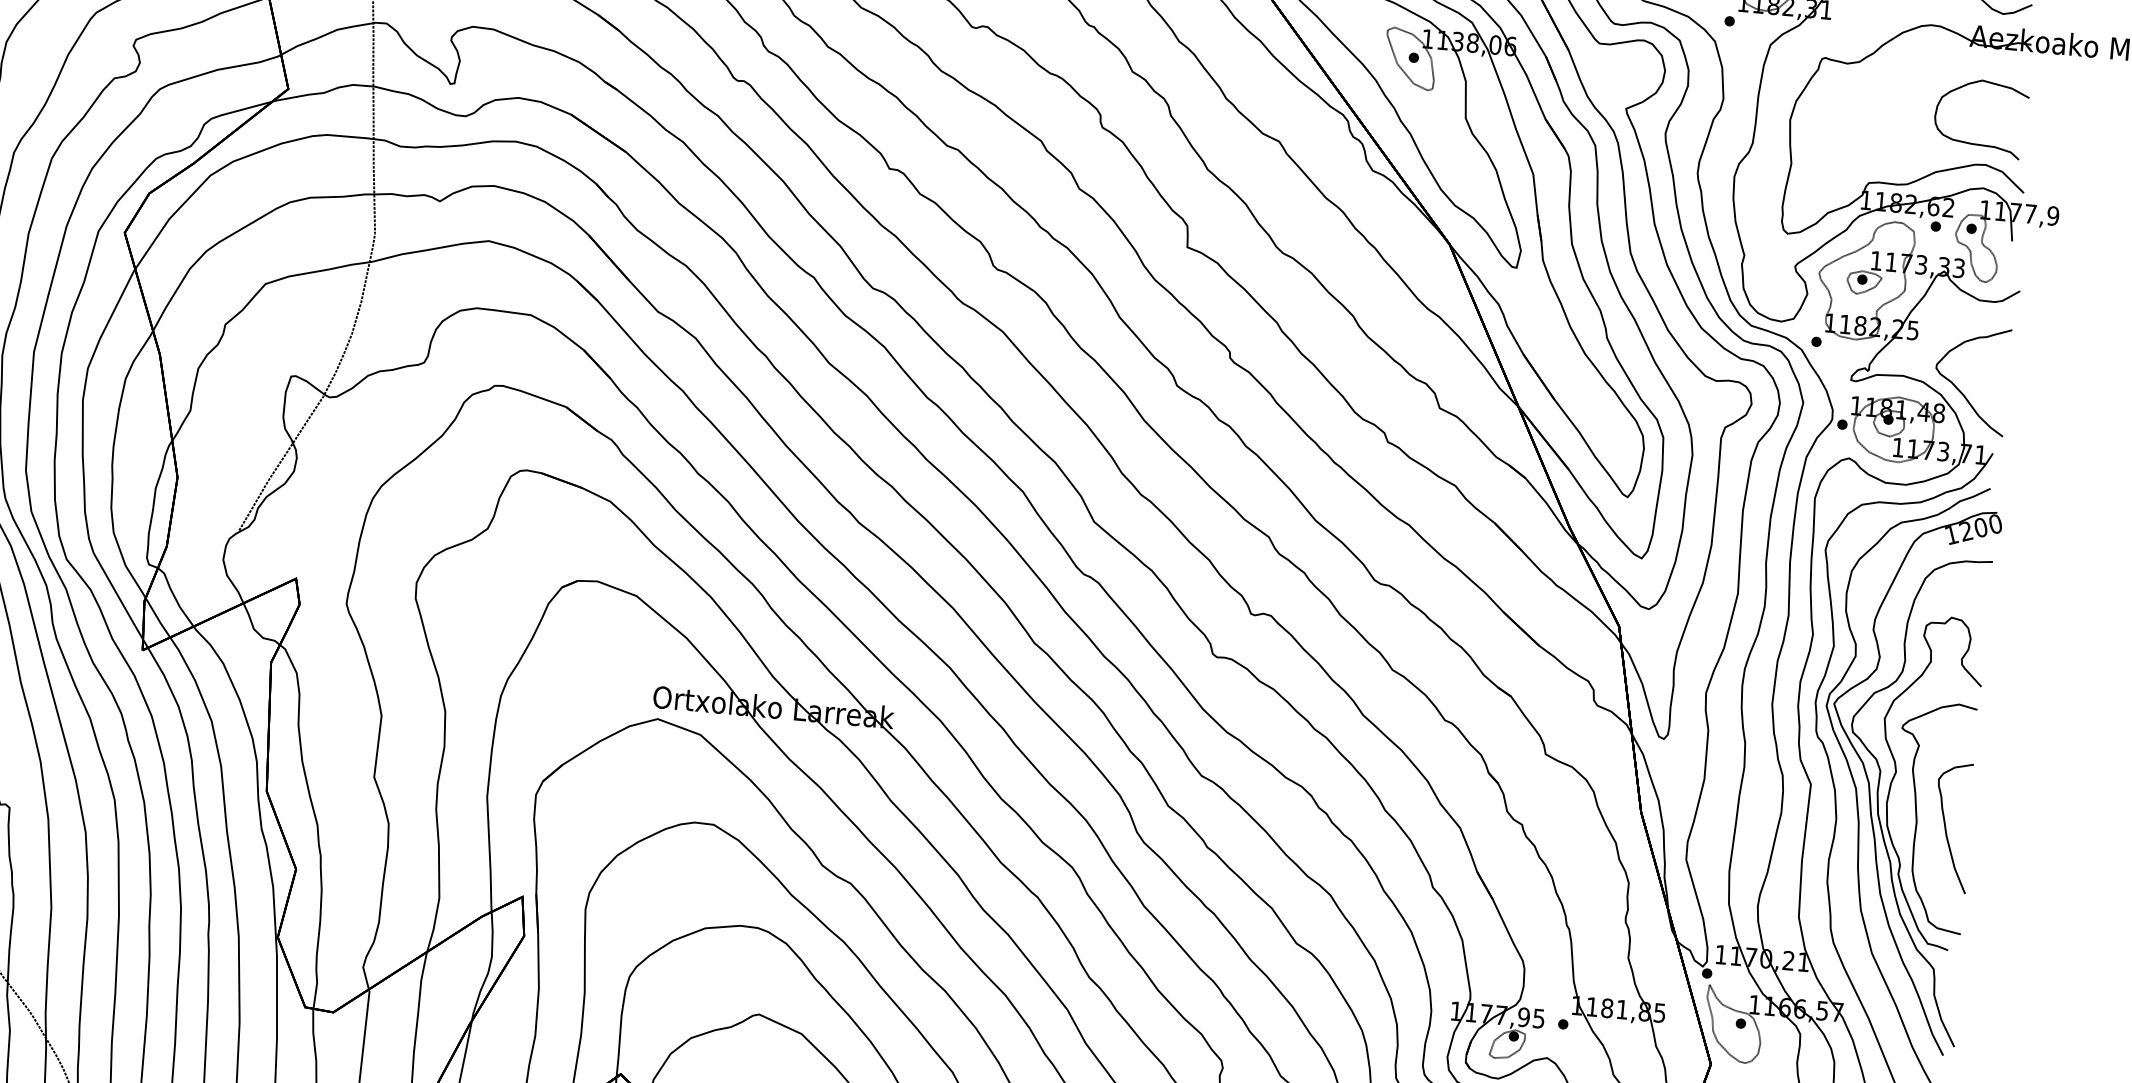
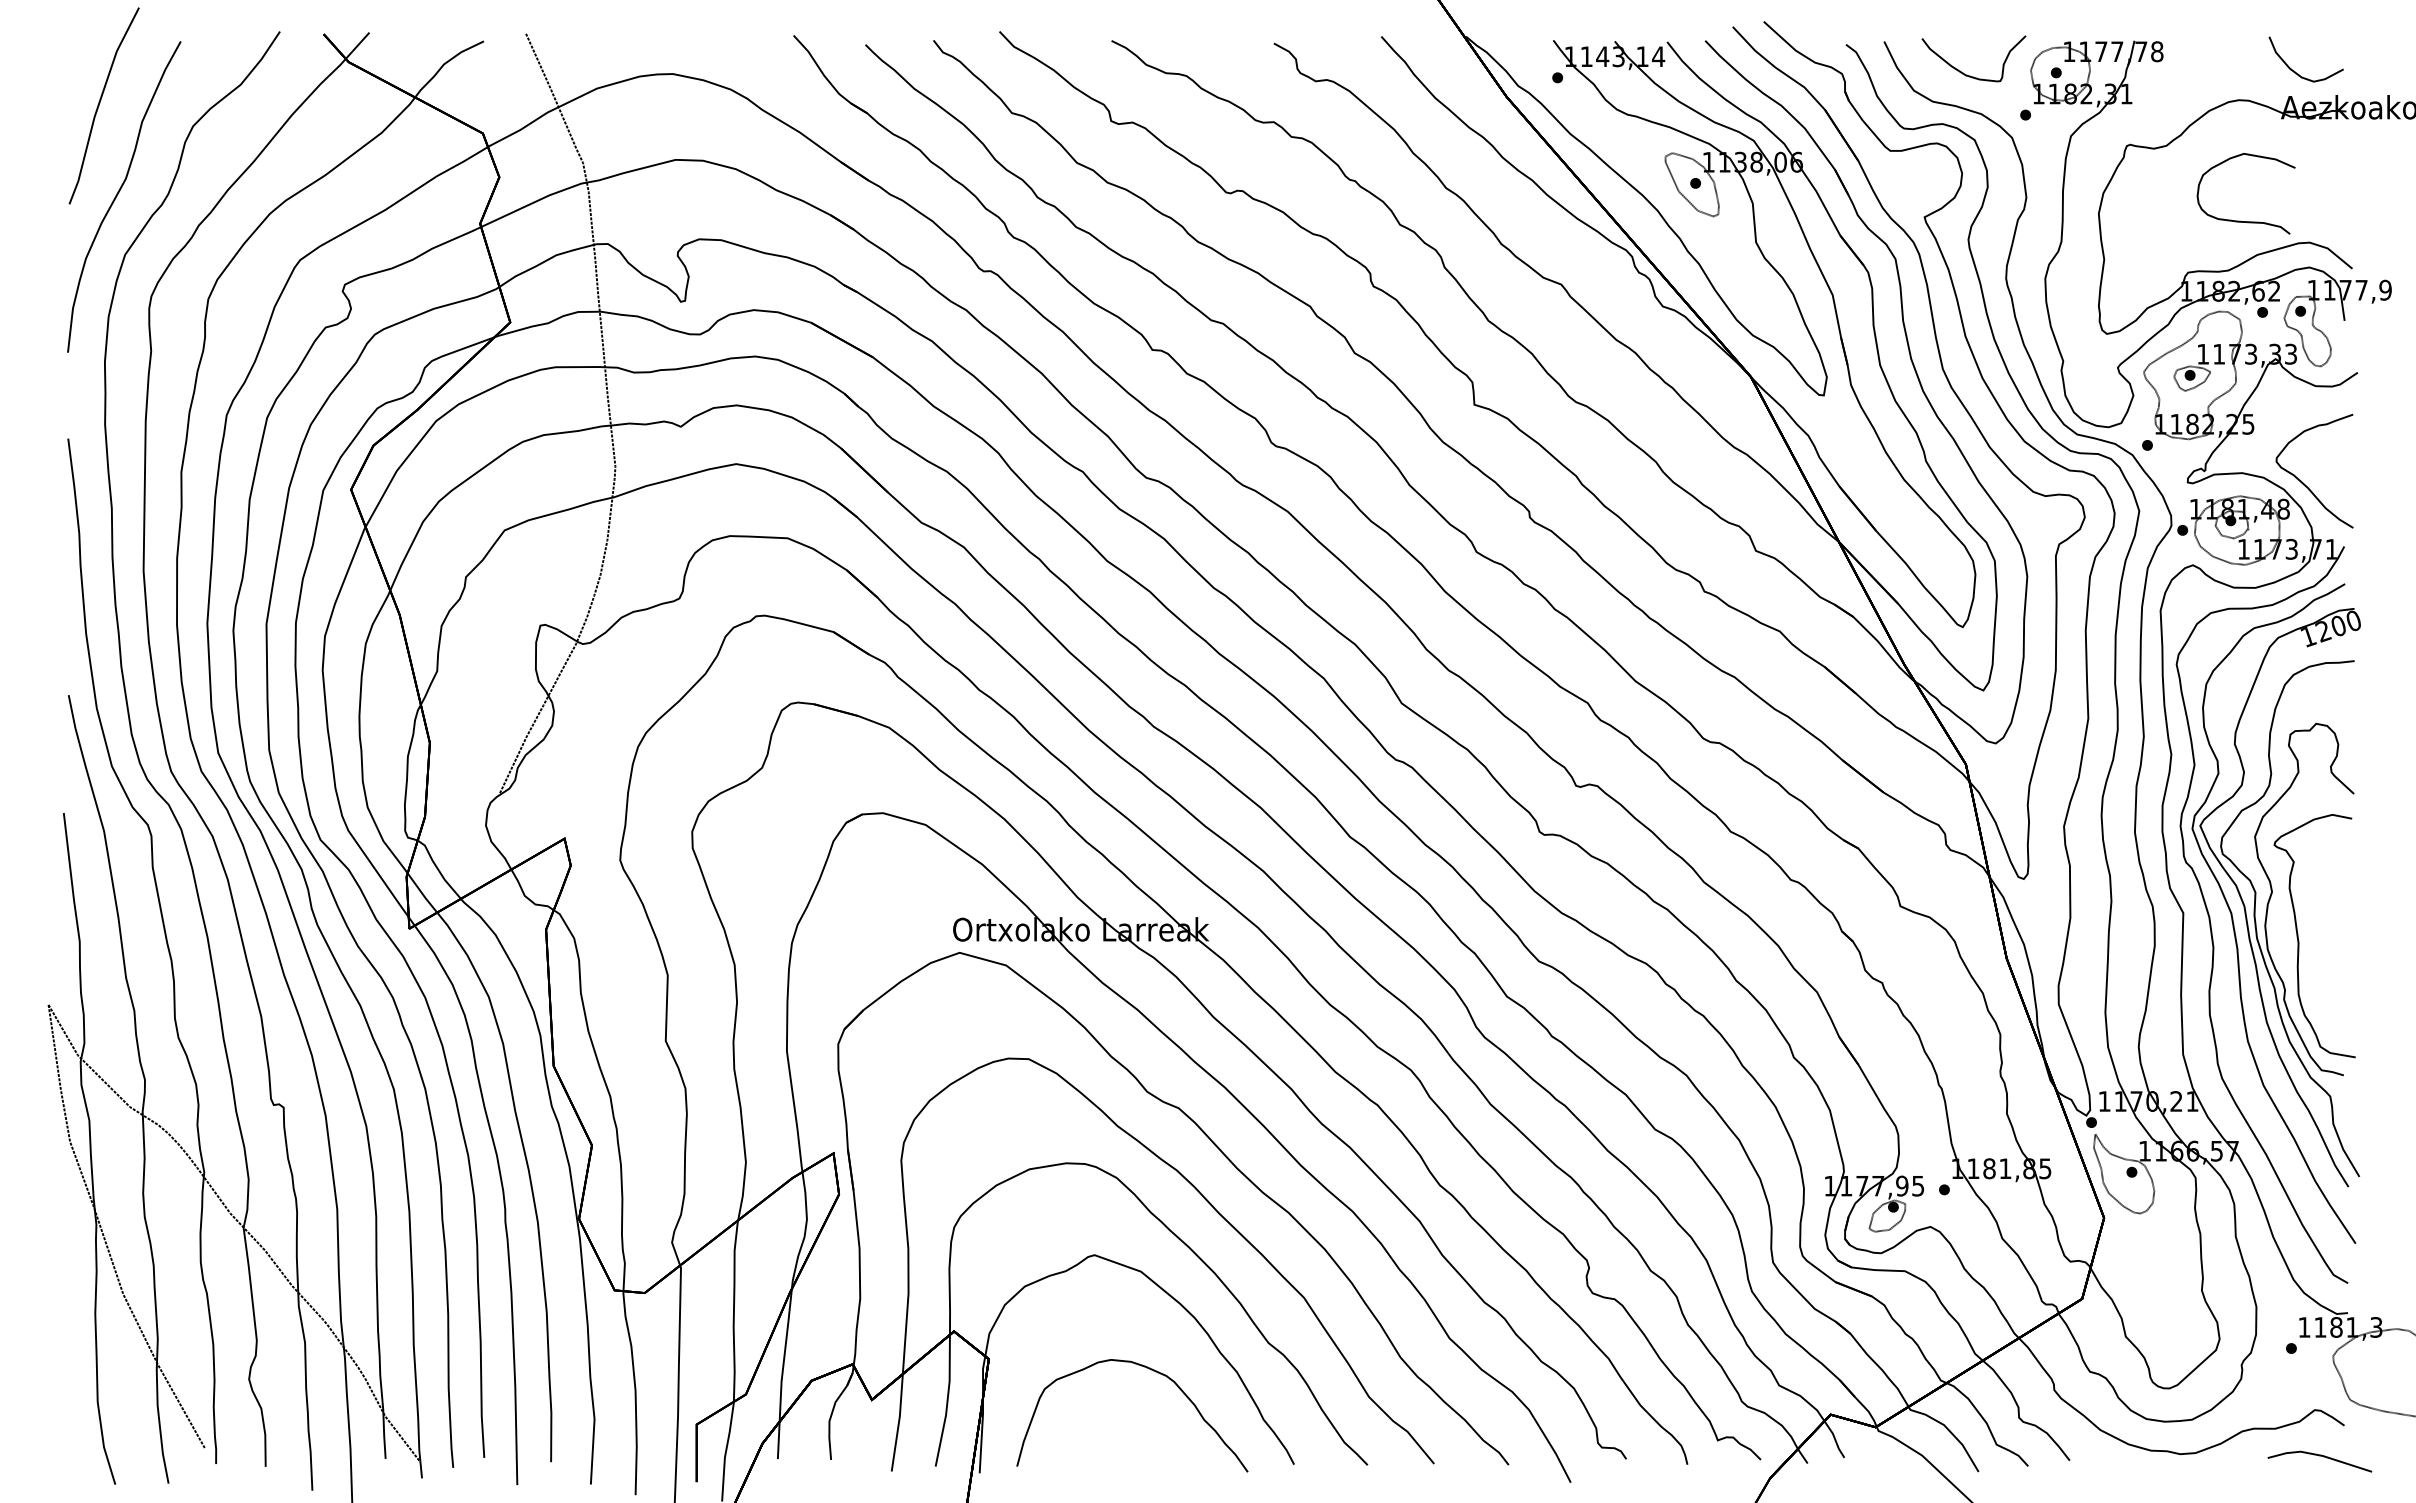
curve: (1973, 142) -> (2240, 220), moved
curve: (1946, 827) -> (2330, 945), removed

